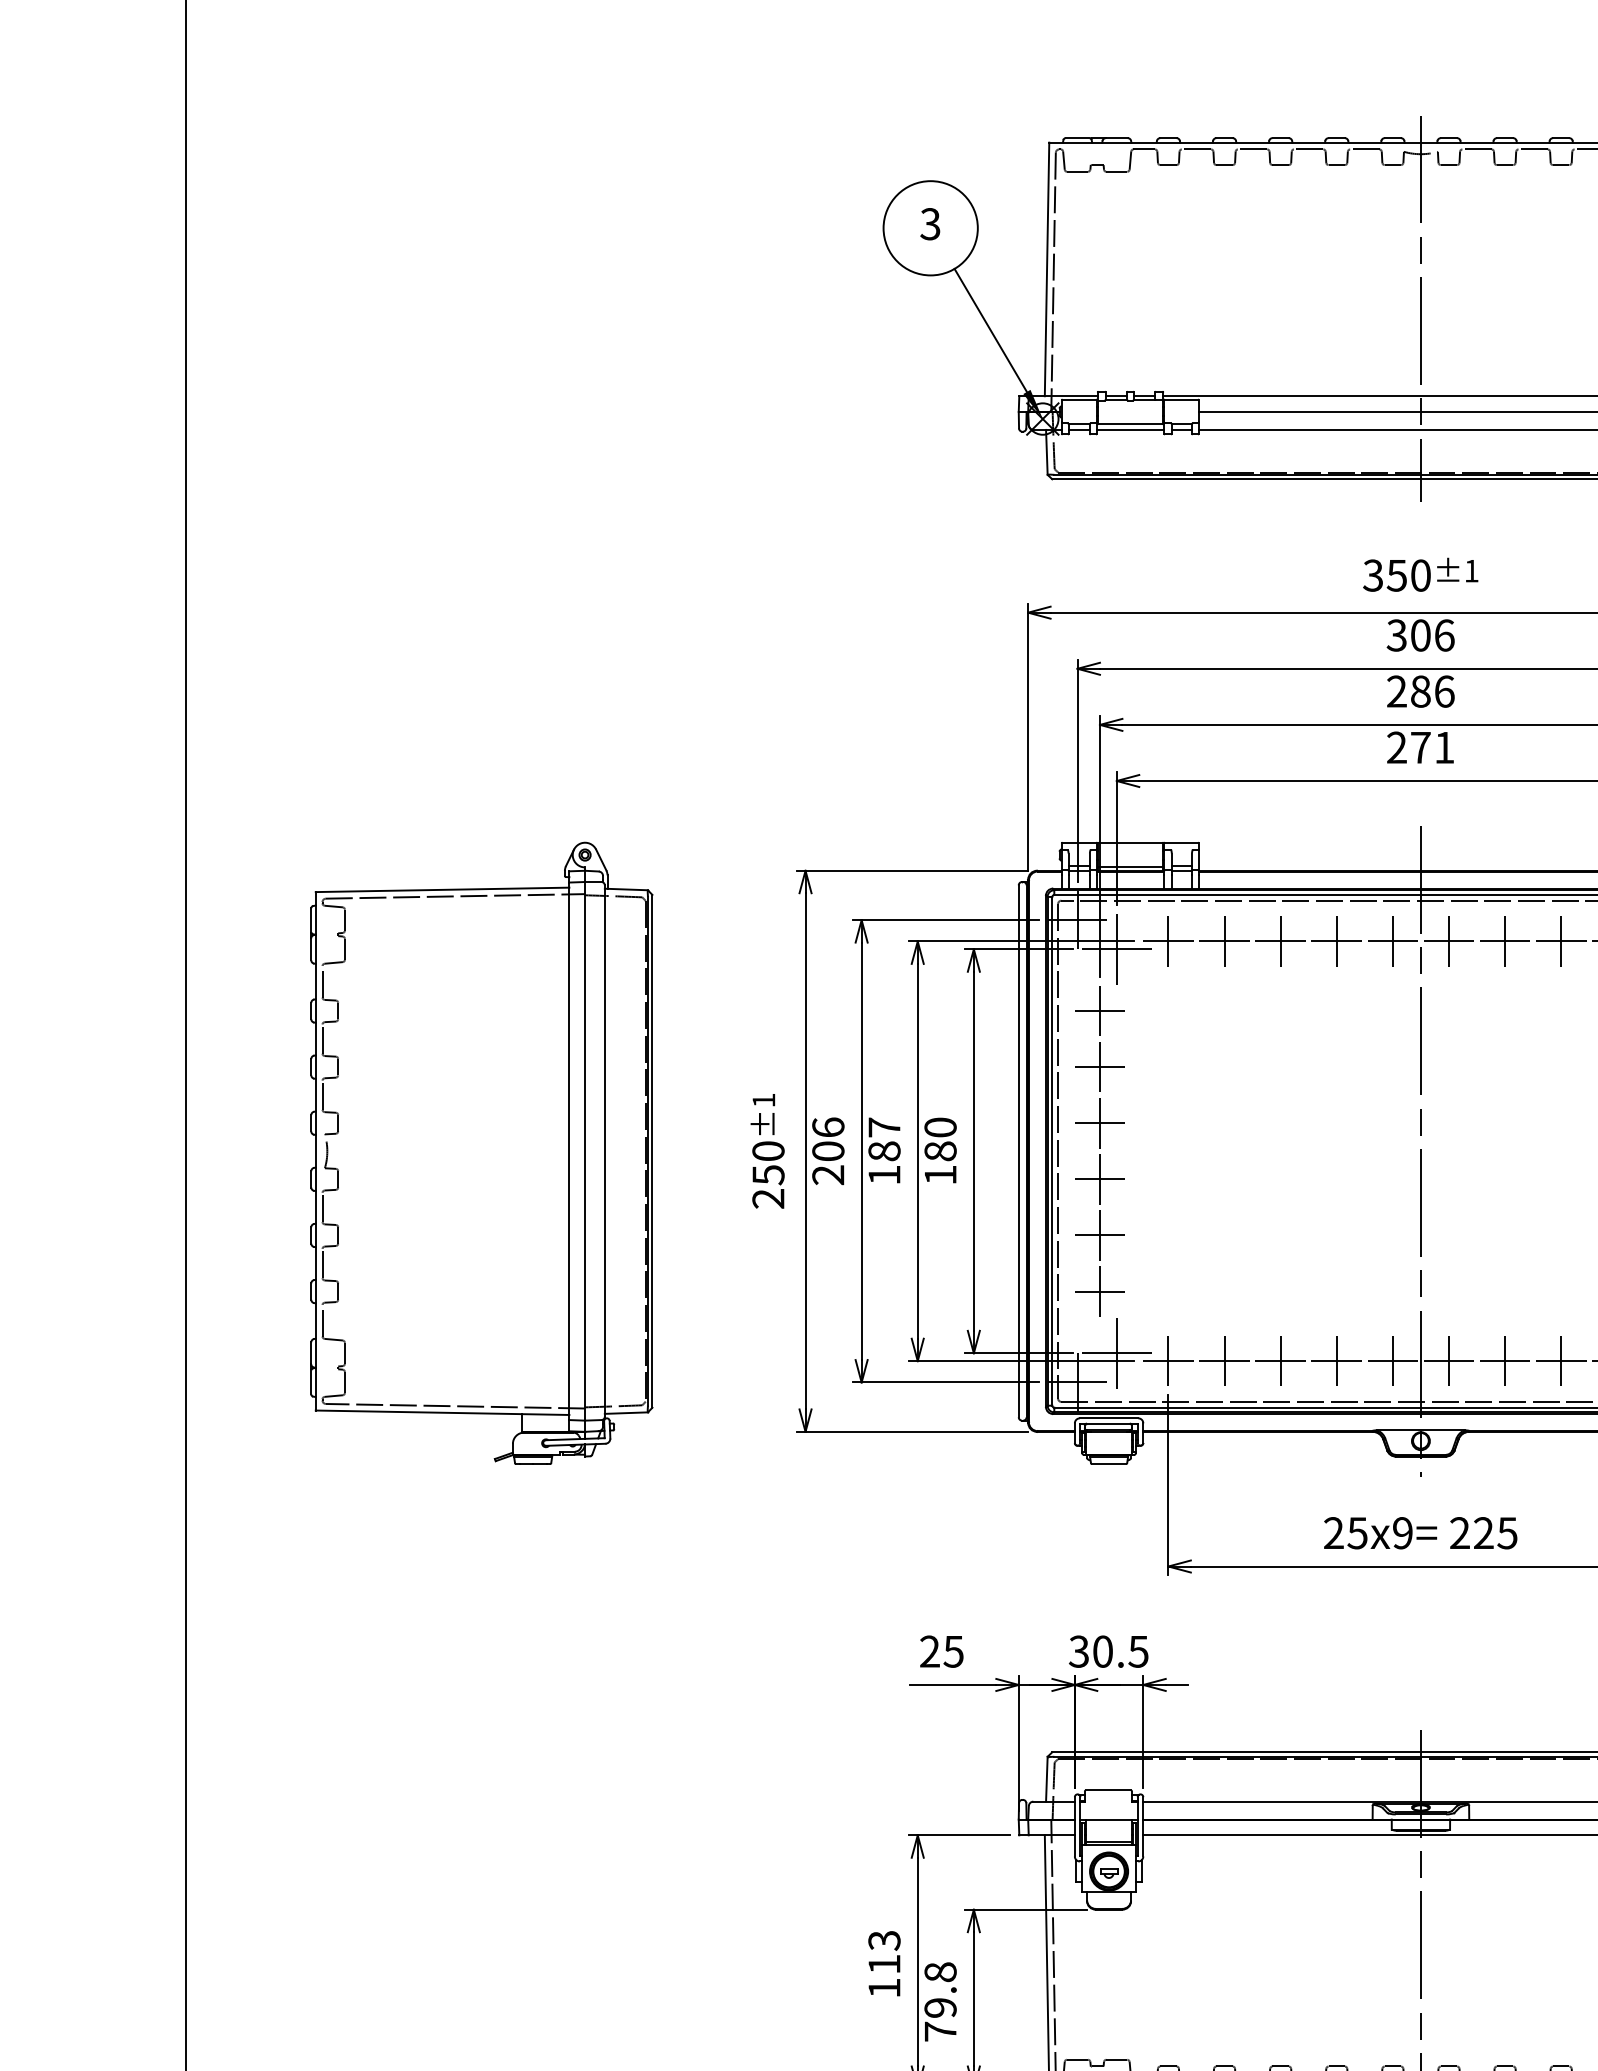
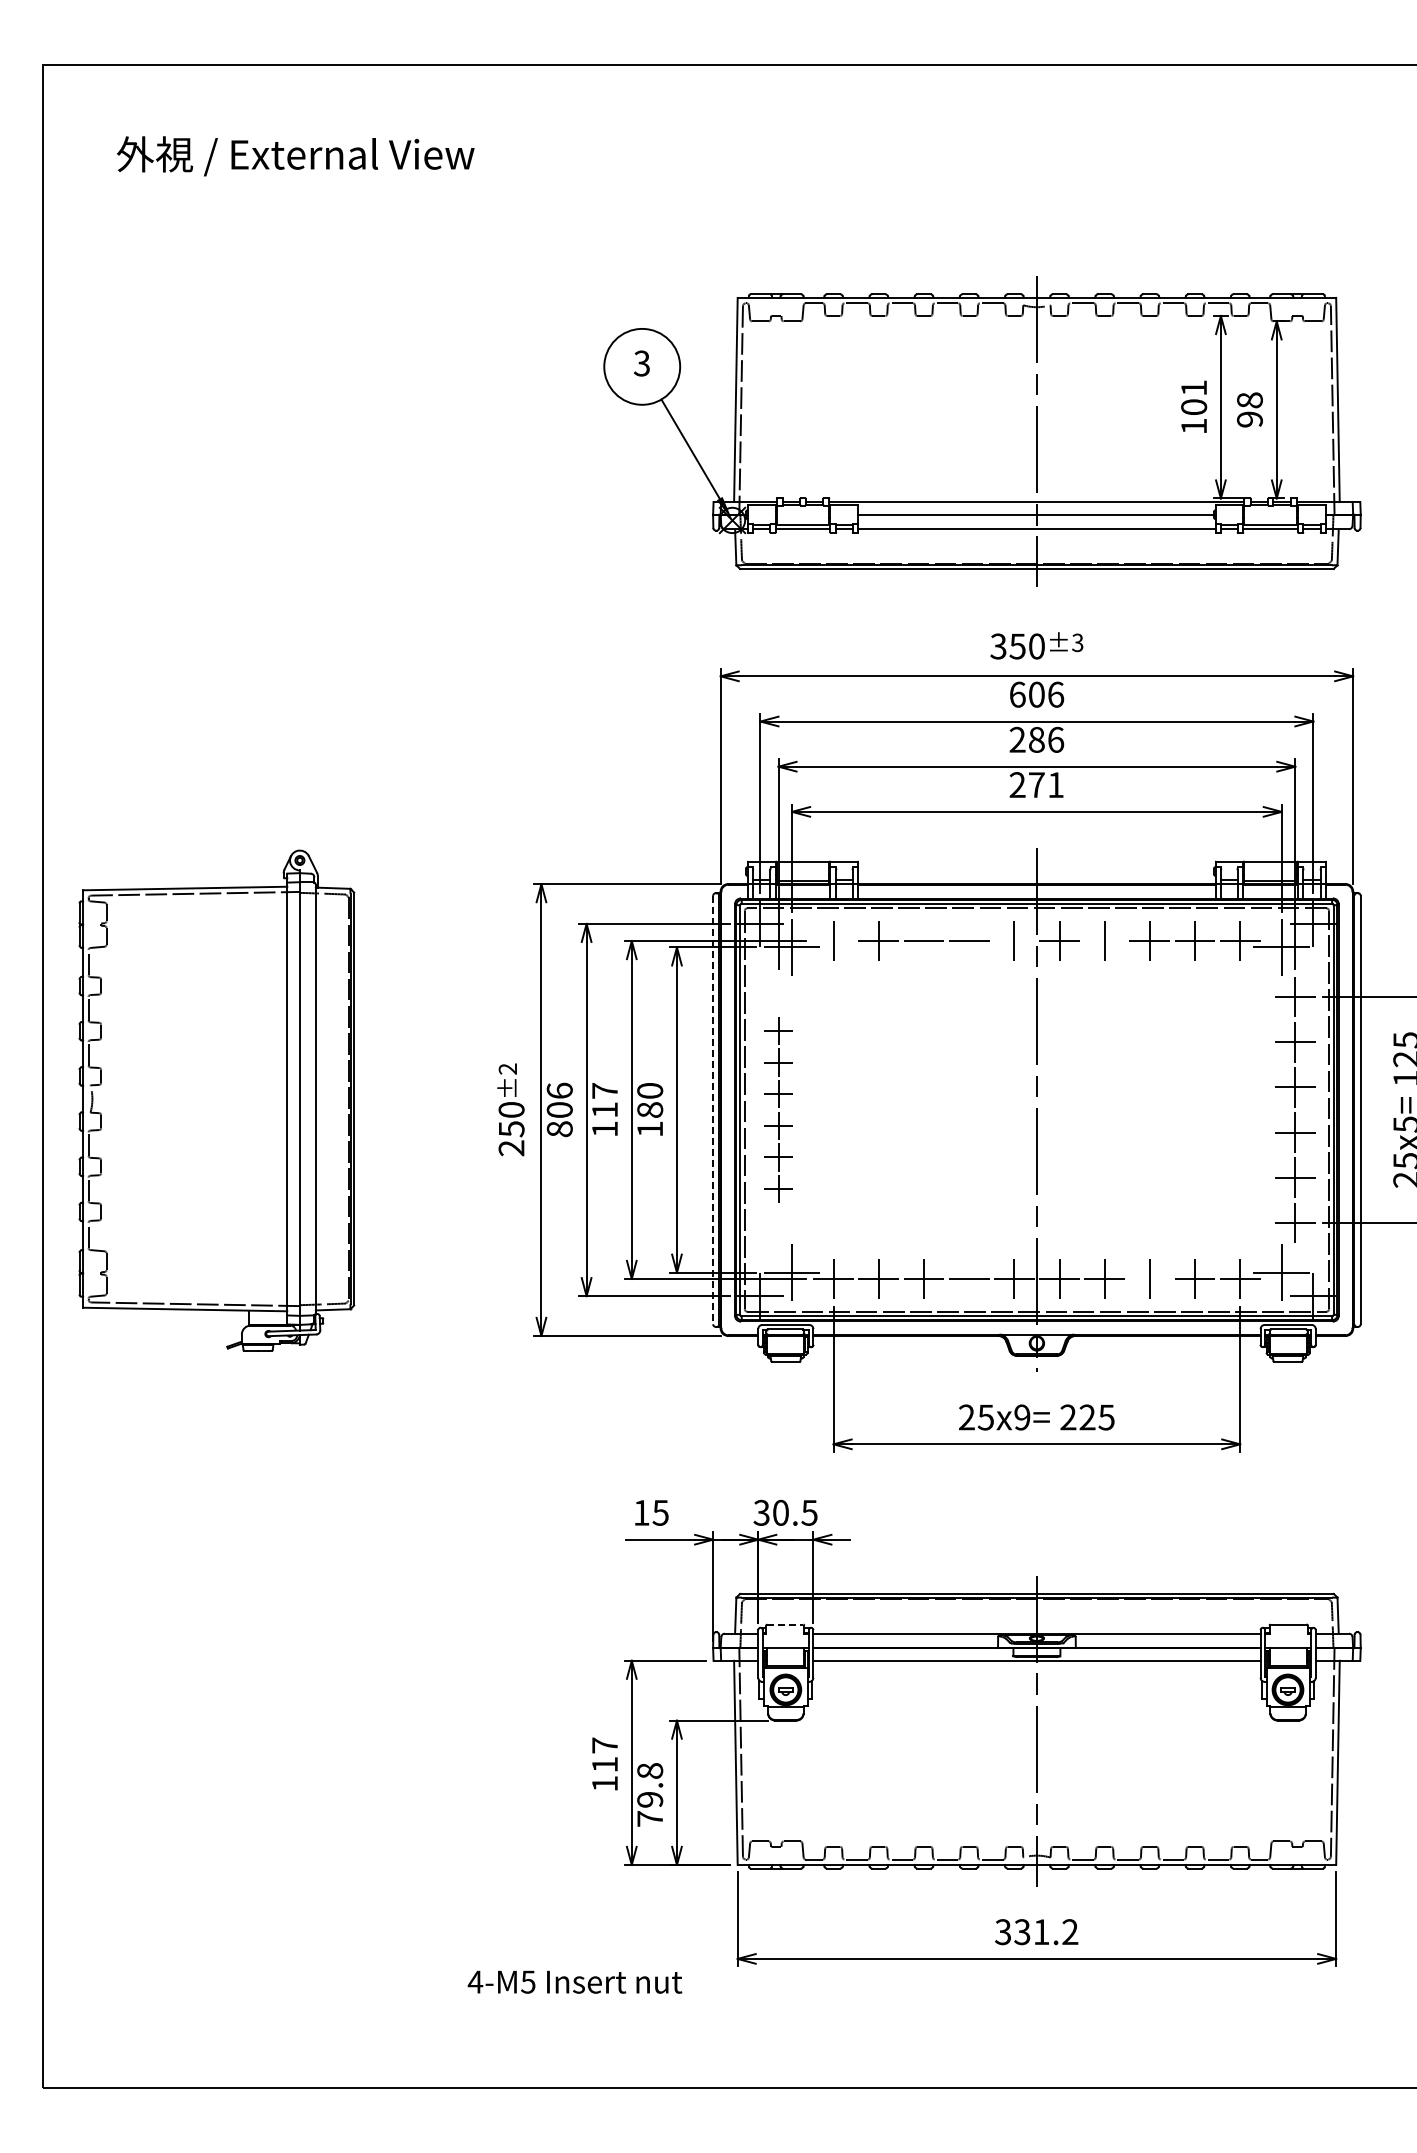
text: (1471, 570) -> (1077, 642), ±1 -> ±3
text: (1396, 635) -> (1017, 694), 306 -> 606
line: (1280, 940) -> (923, 940), removed
line: (1337, 940) -> (969, 940), removed
line: (1168, 942) -> (833, 941), removed
line: (1391, 942) -> (1013, 941), removed
line: (1504, 942) -> (1104, 941), removed
text: (763, 1099) -> (507, 1068), ±1 -> ±2
text: (885, 1150) -> (605, 1109), 187 -> 117
part: (1099, 1150) -> (778, 1109), size x0.7
line: (1019, 1151) -> (713, 1110), solid -> dashed
part: (481, 1153) -> (216, 1100), moved
text: (827, 1175) -> (559, 1129), 206 -> 806
line: (1337, 1360) -> (969, 1278), removed
line: (1560, 1360) -> (1149, 1278), removed
text: (929, 1651) -> (641, 1512), 25 -> 15
line: (1108, 1790) -> (785, 1624), solid -> dashed
text: (885, 1940) -> (605, 1745), 113 -> 117

